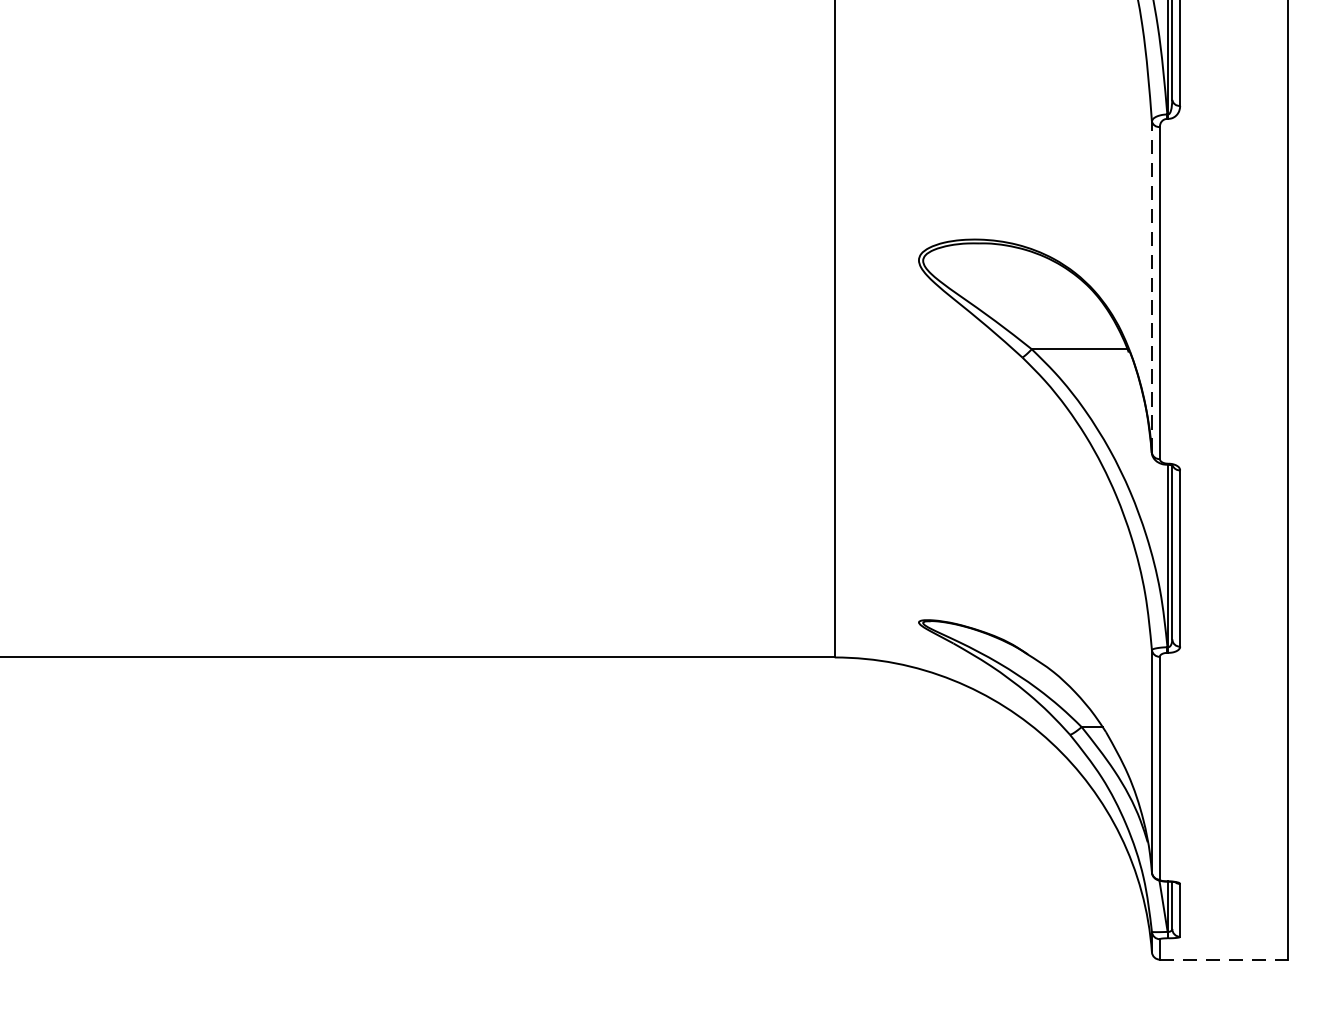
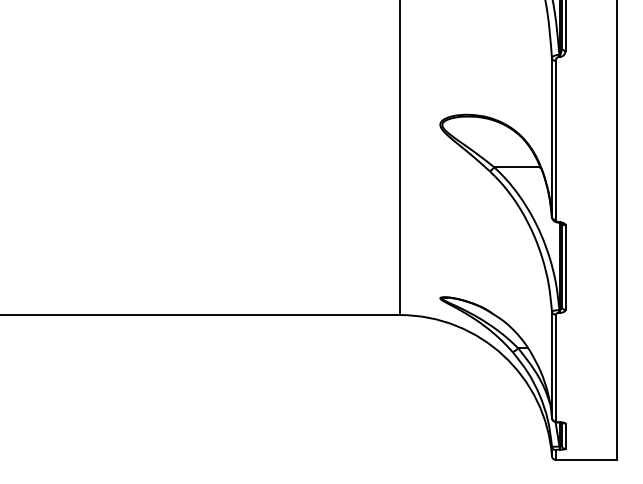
line: (1150, 286) -> (551, 137), dashed -> solid
line: (1223, 958) -> (586, 459), dashed -> solid

